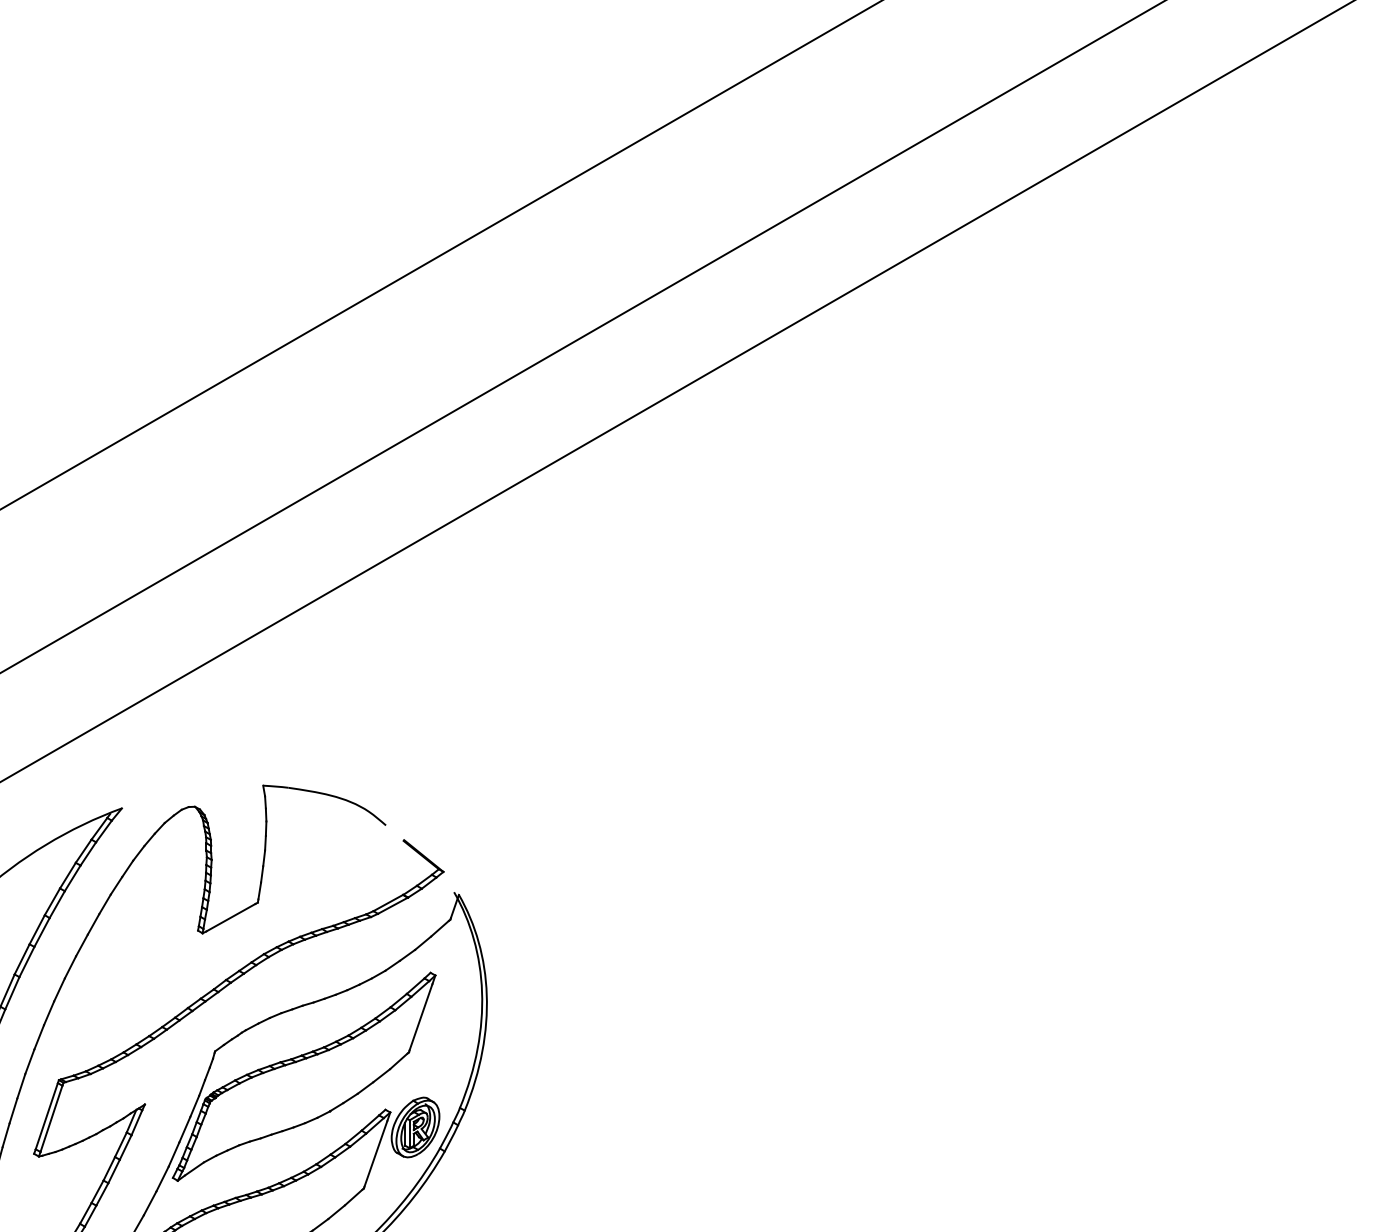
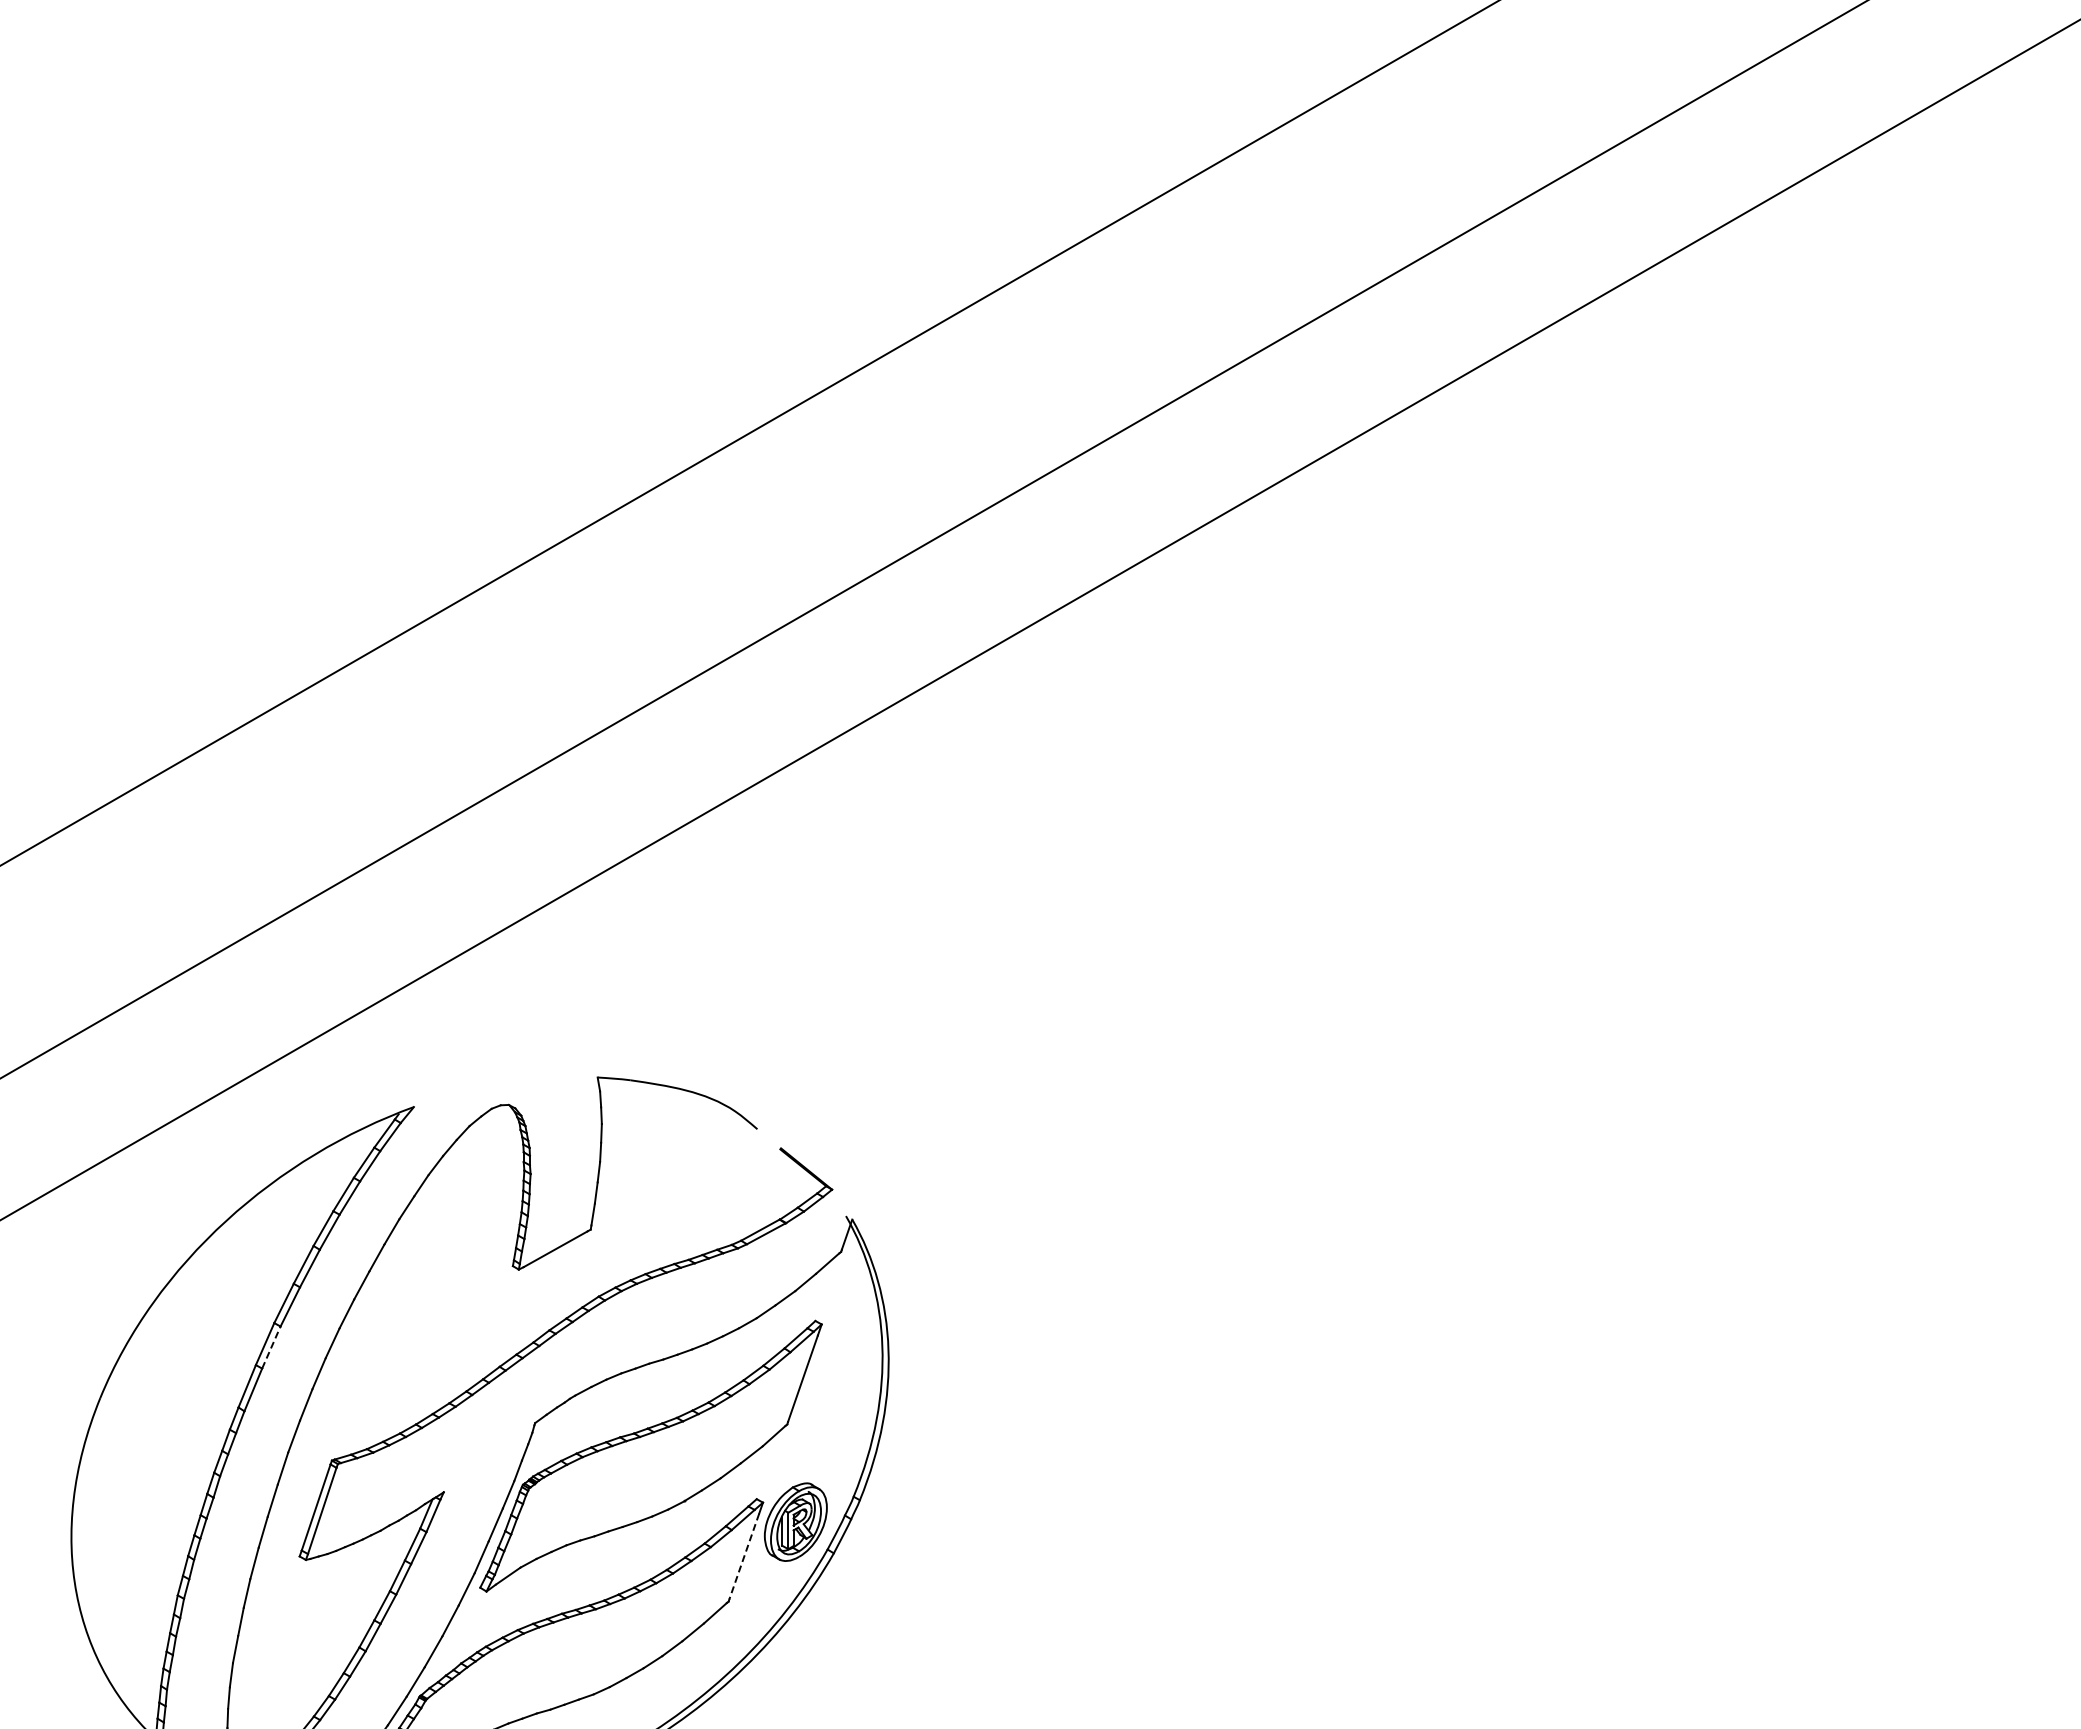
line: (12, 993) -> (271, 1347), solid -> dashed
line: (376, 1154) -> (744, 1557), solid -> dashed

